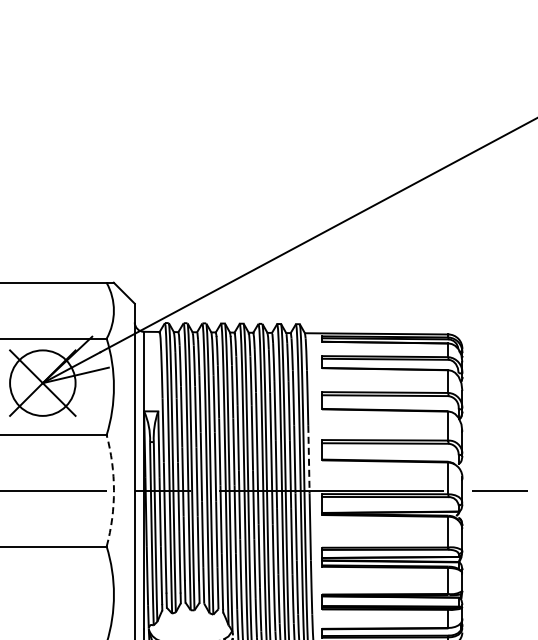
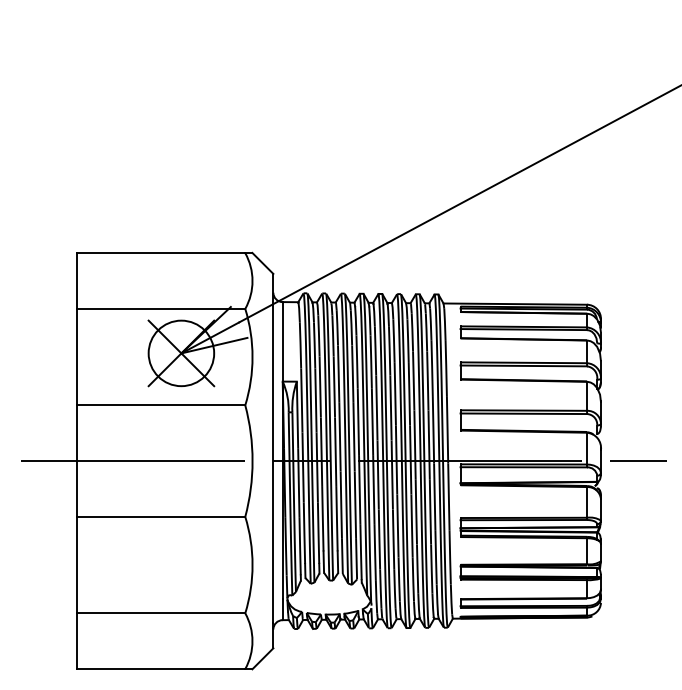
line: (308, 459) -> (447, 429), dashed -> solid
arc: (113, 491) -> (252, 461), dashed -> solid

